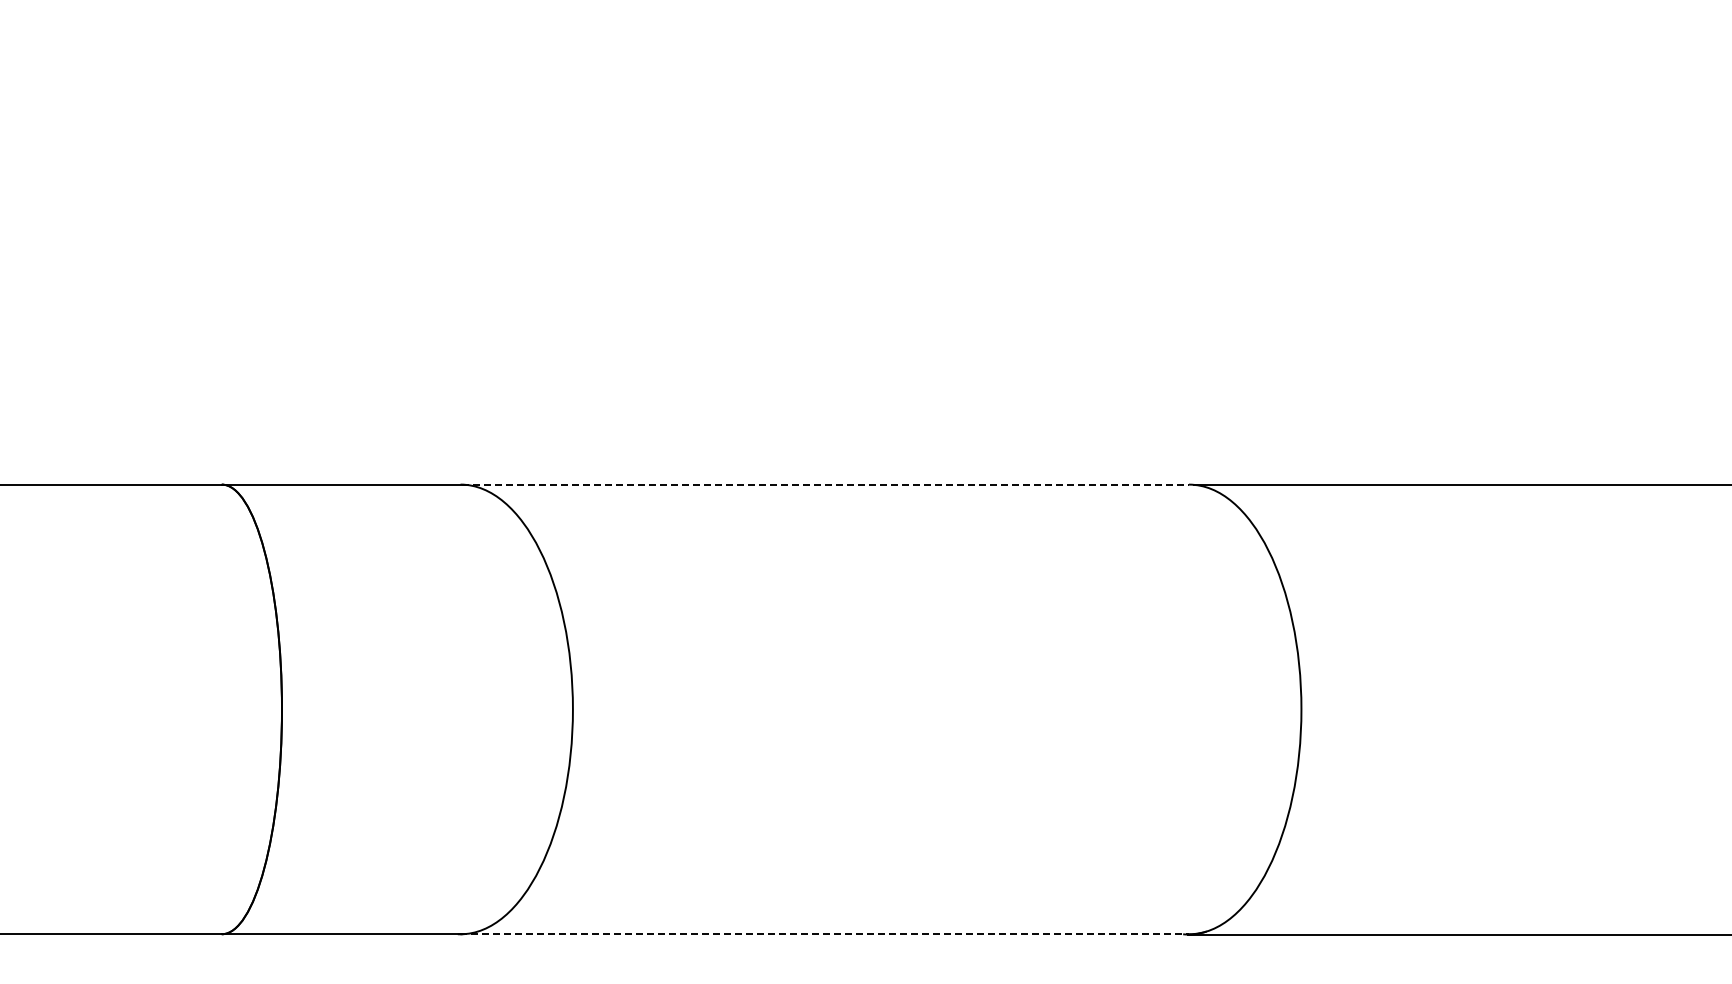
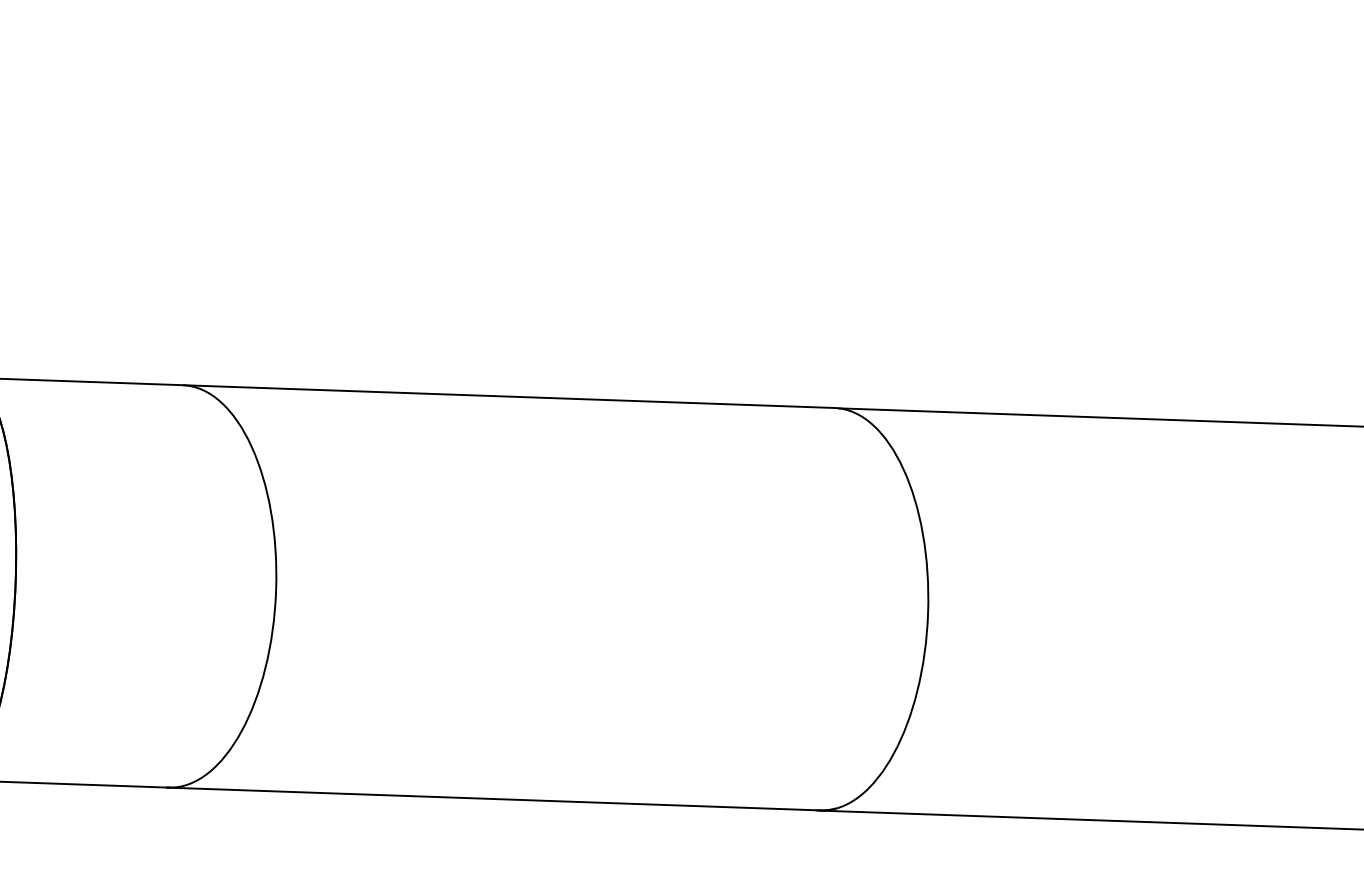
line: (826, 484) -> (510, 396), dashed -> solid
line: (824, 934) -> (494, 799), dashed -> solid

